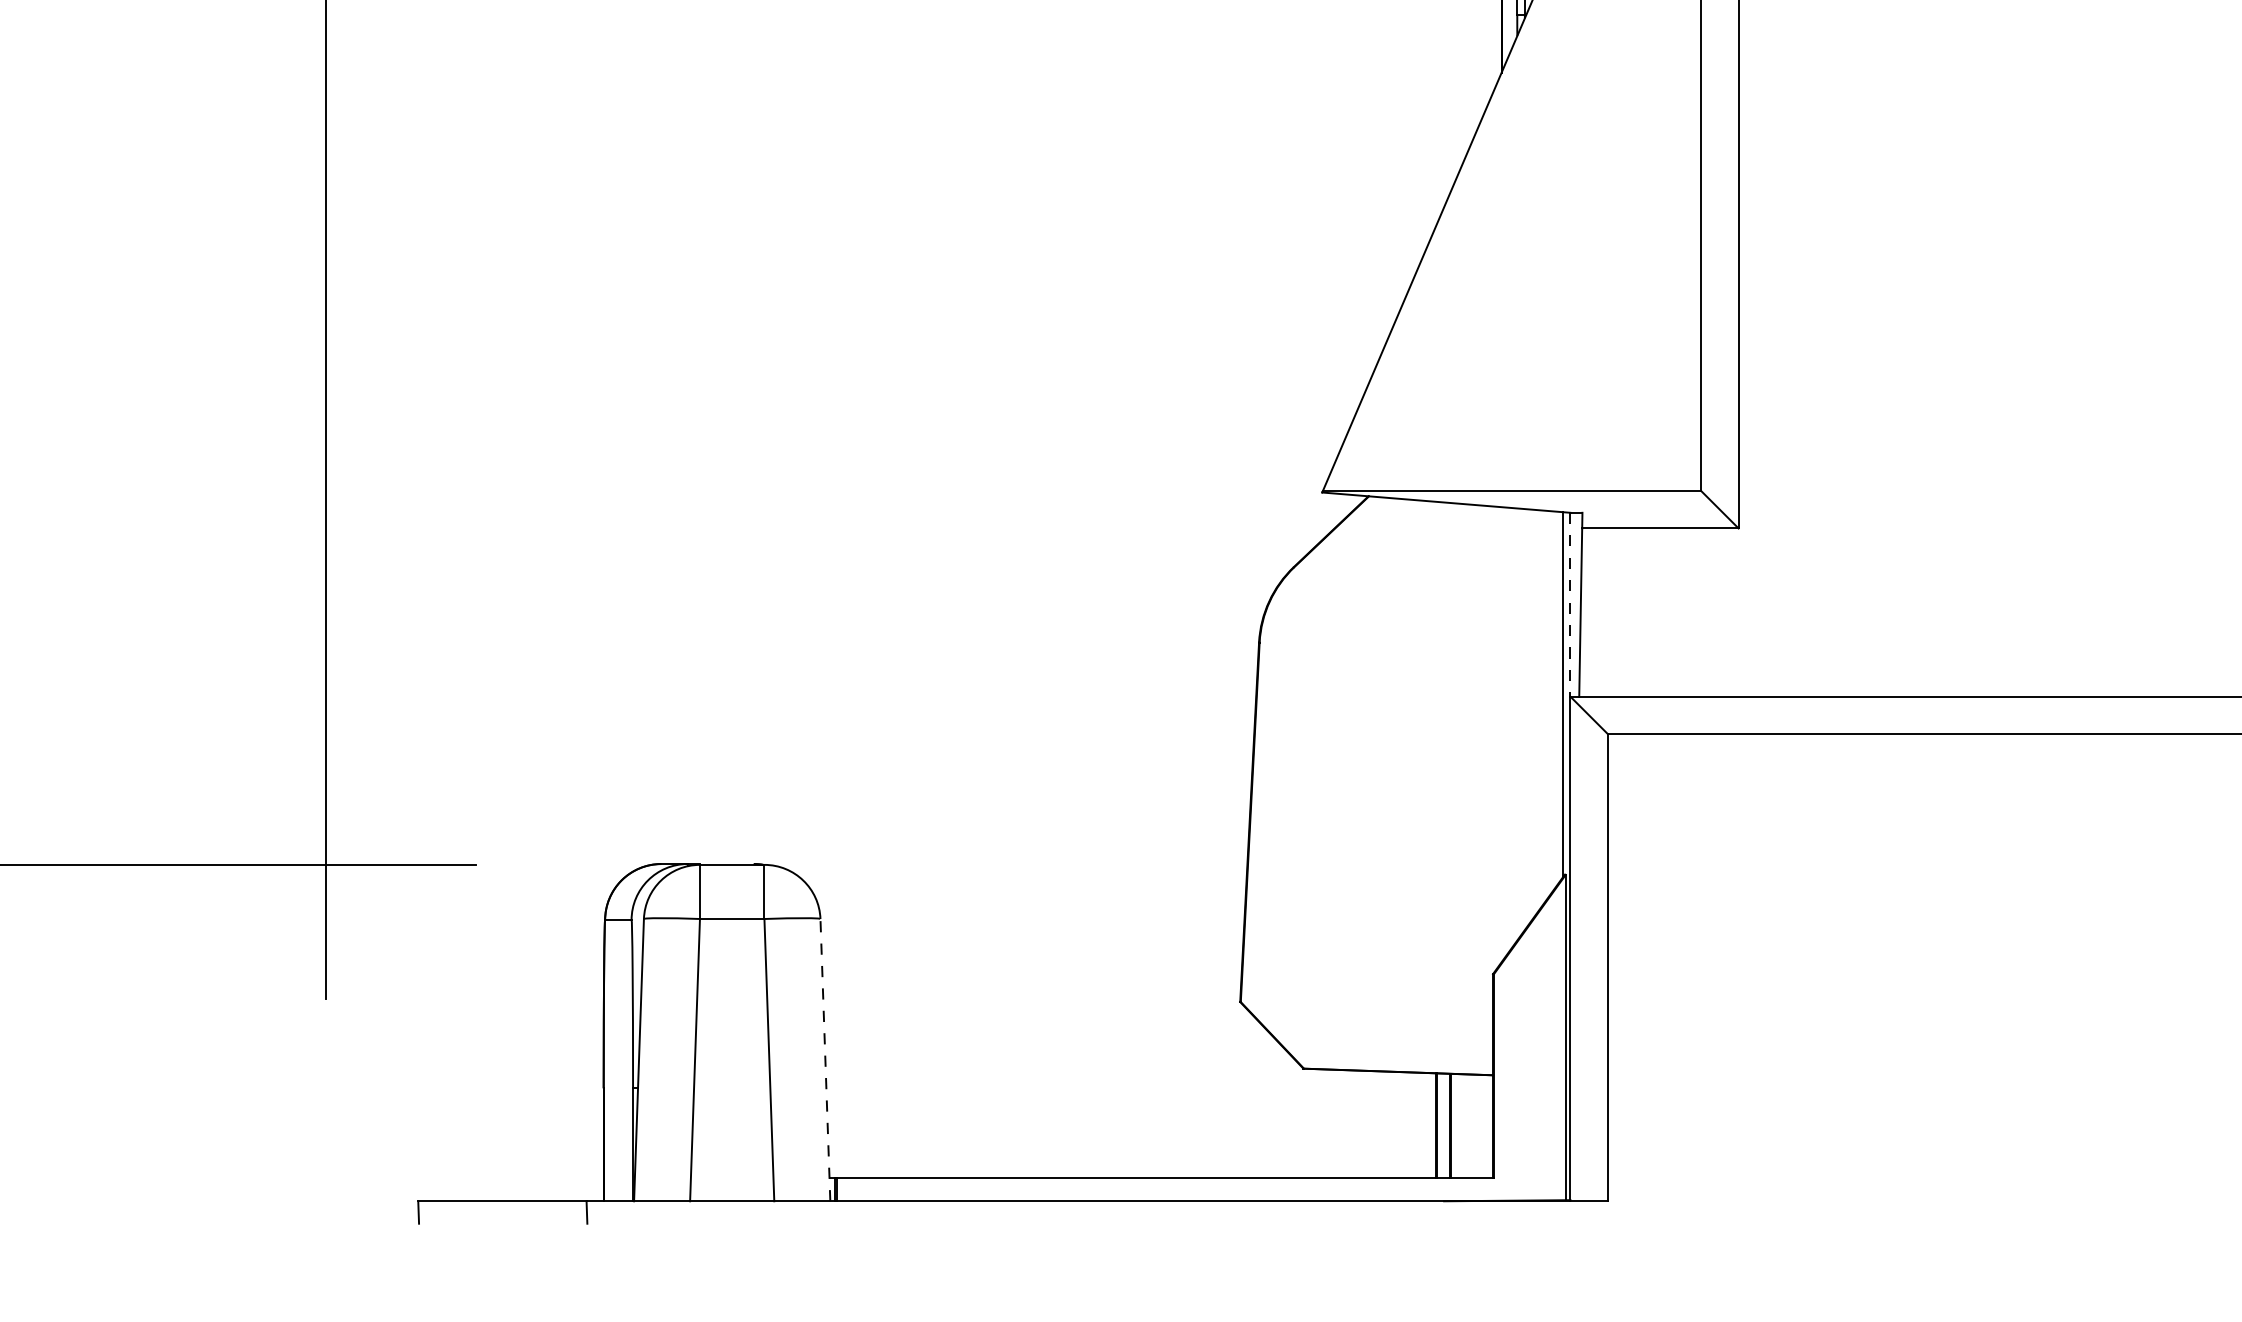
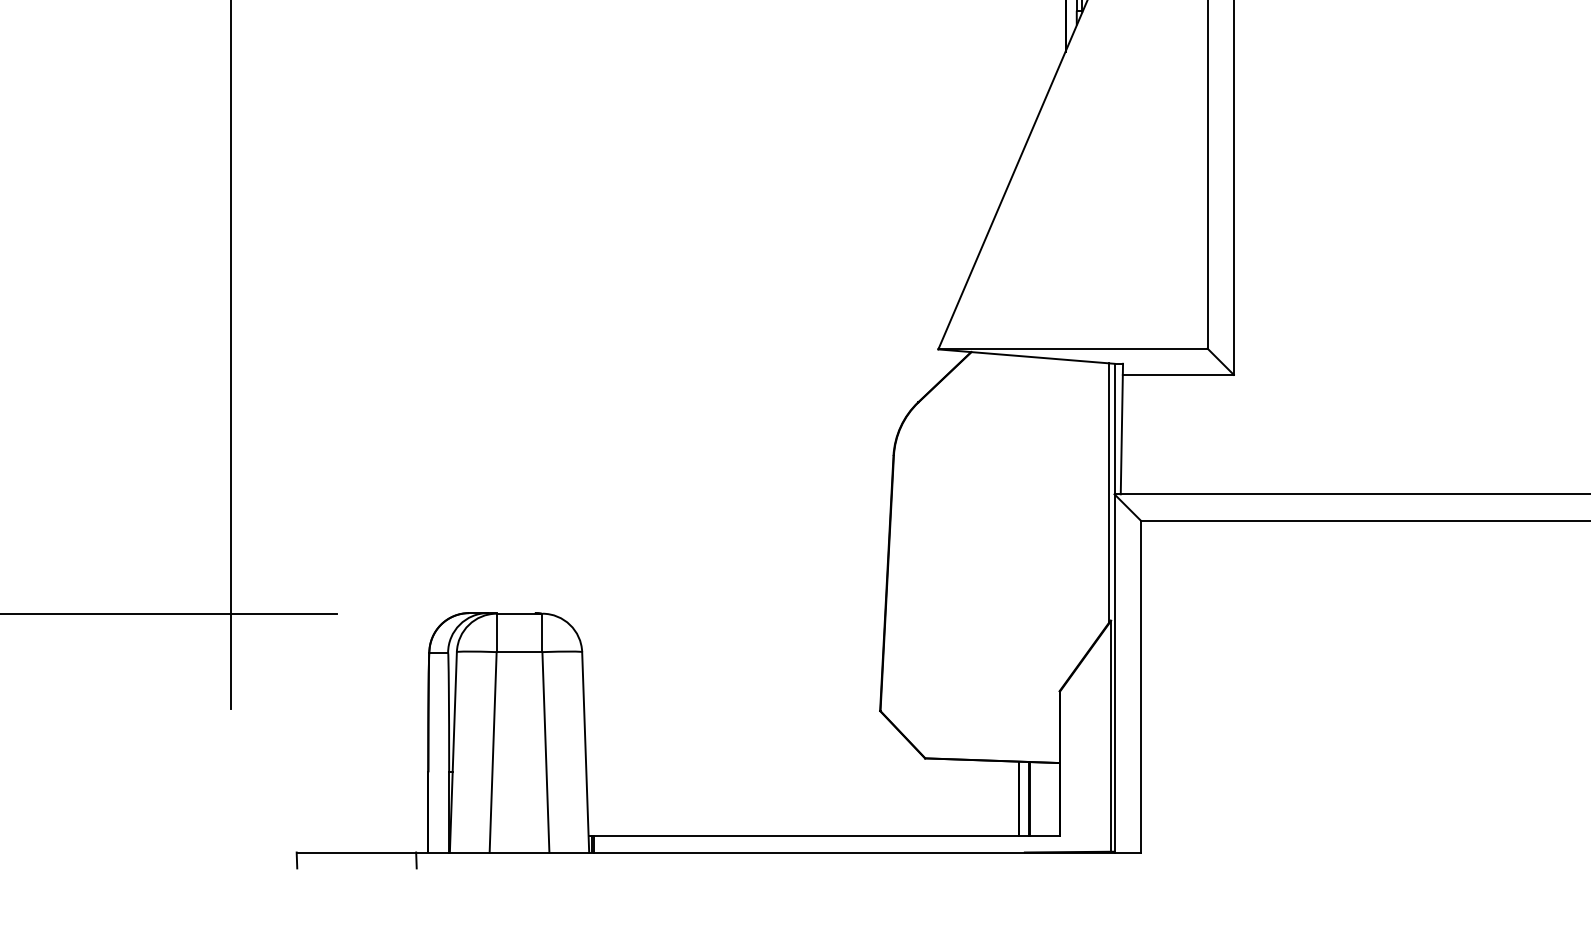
line: (1570, 604) -> (1114, 428), dashed -> solid
line: (825, 1059) -> (585, 751), dashed -> solid

